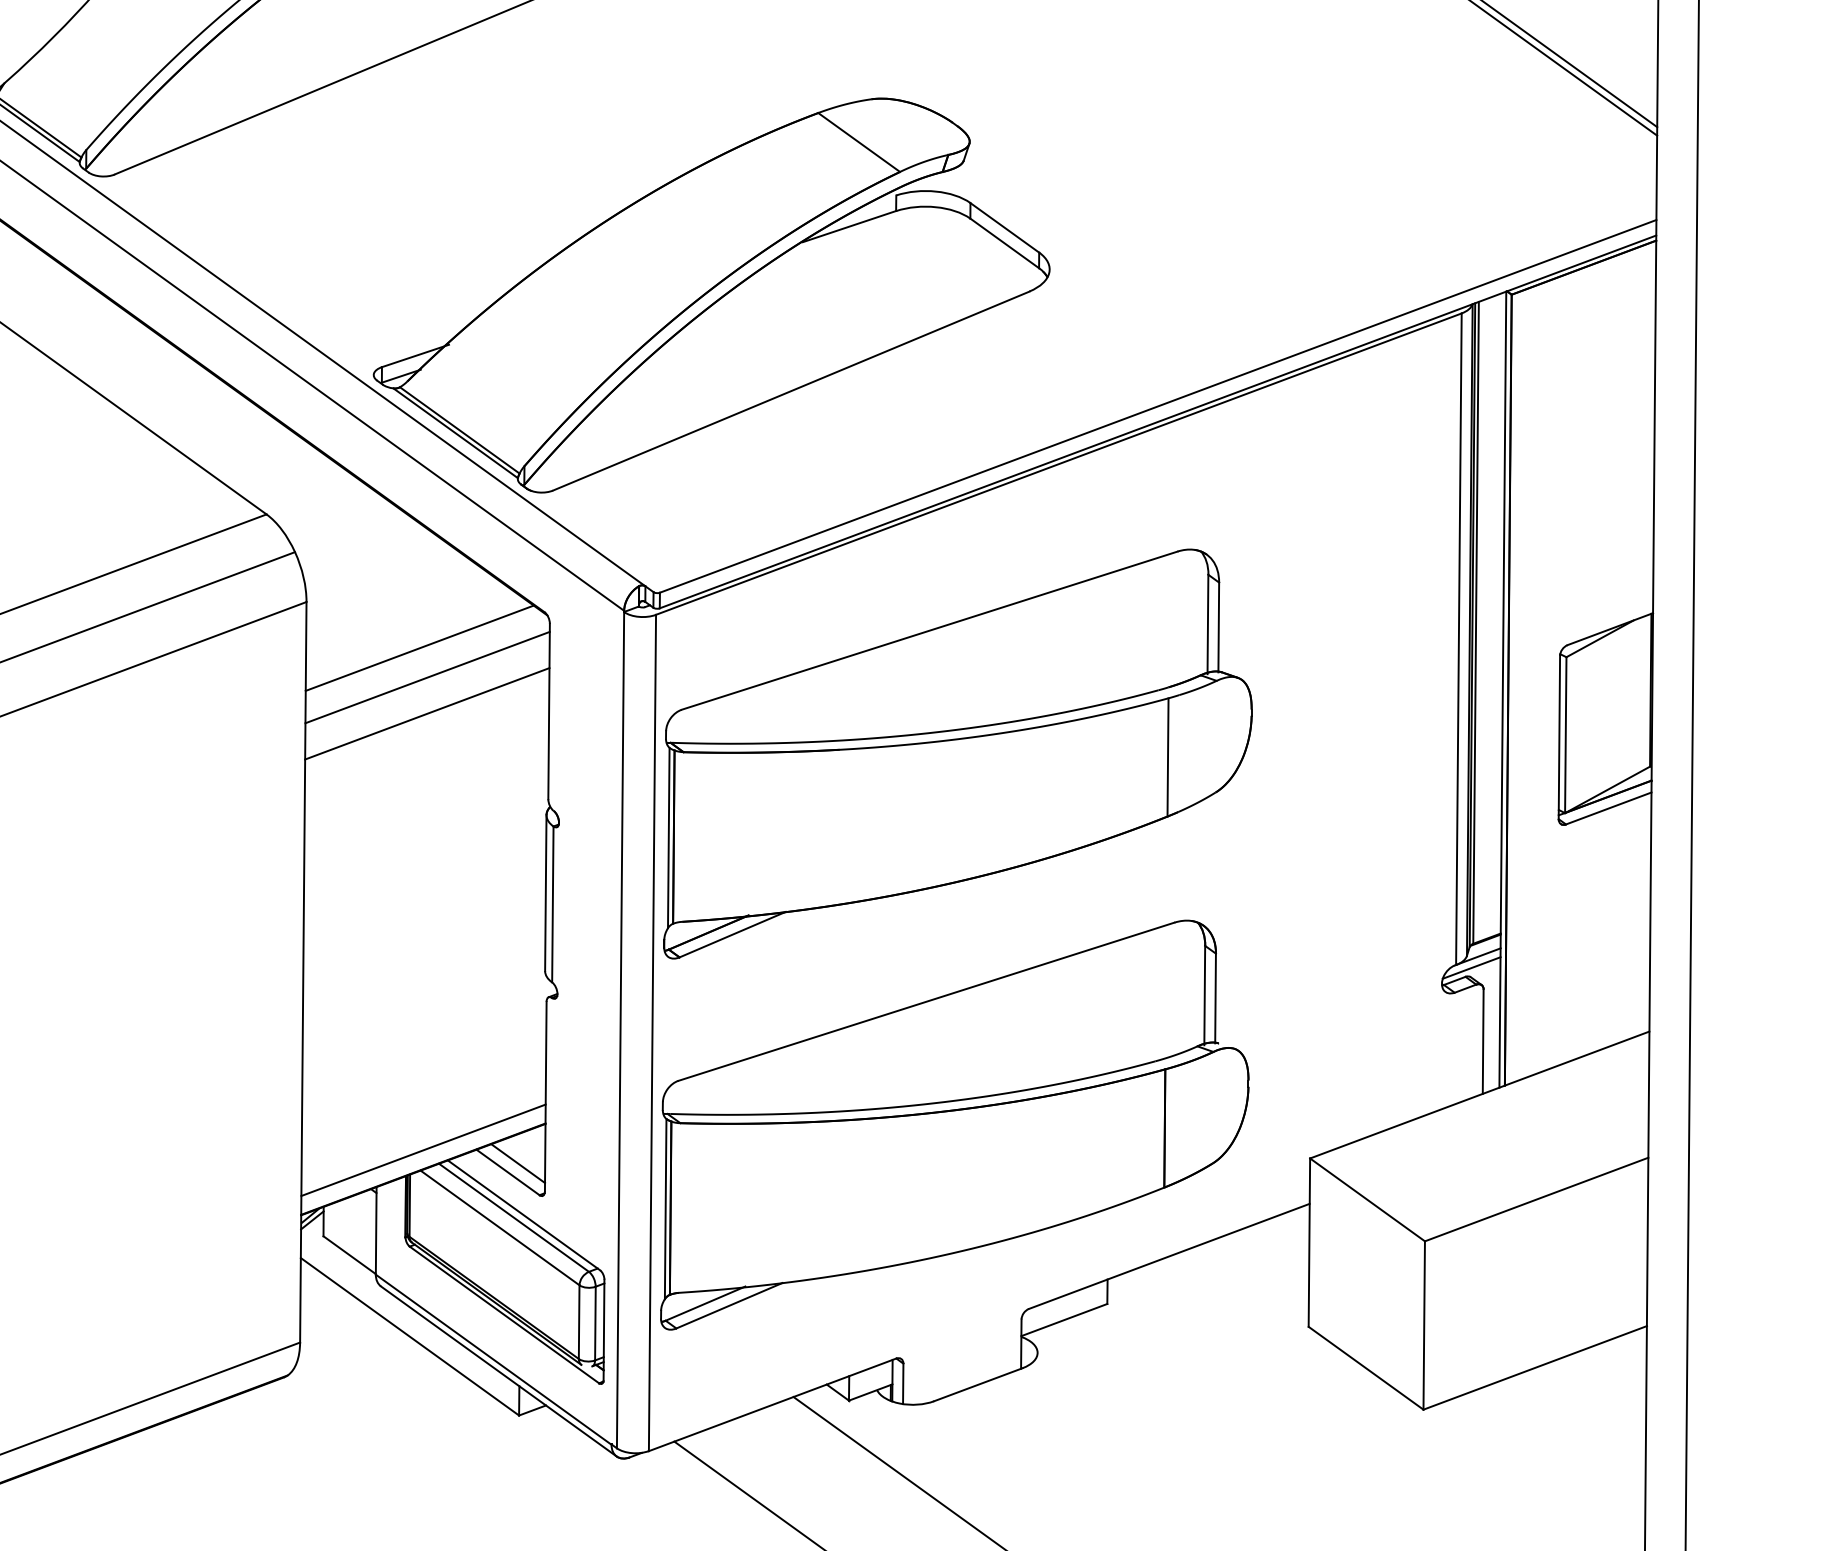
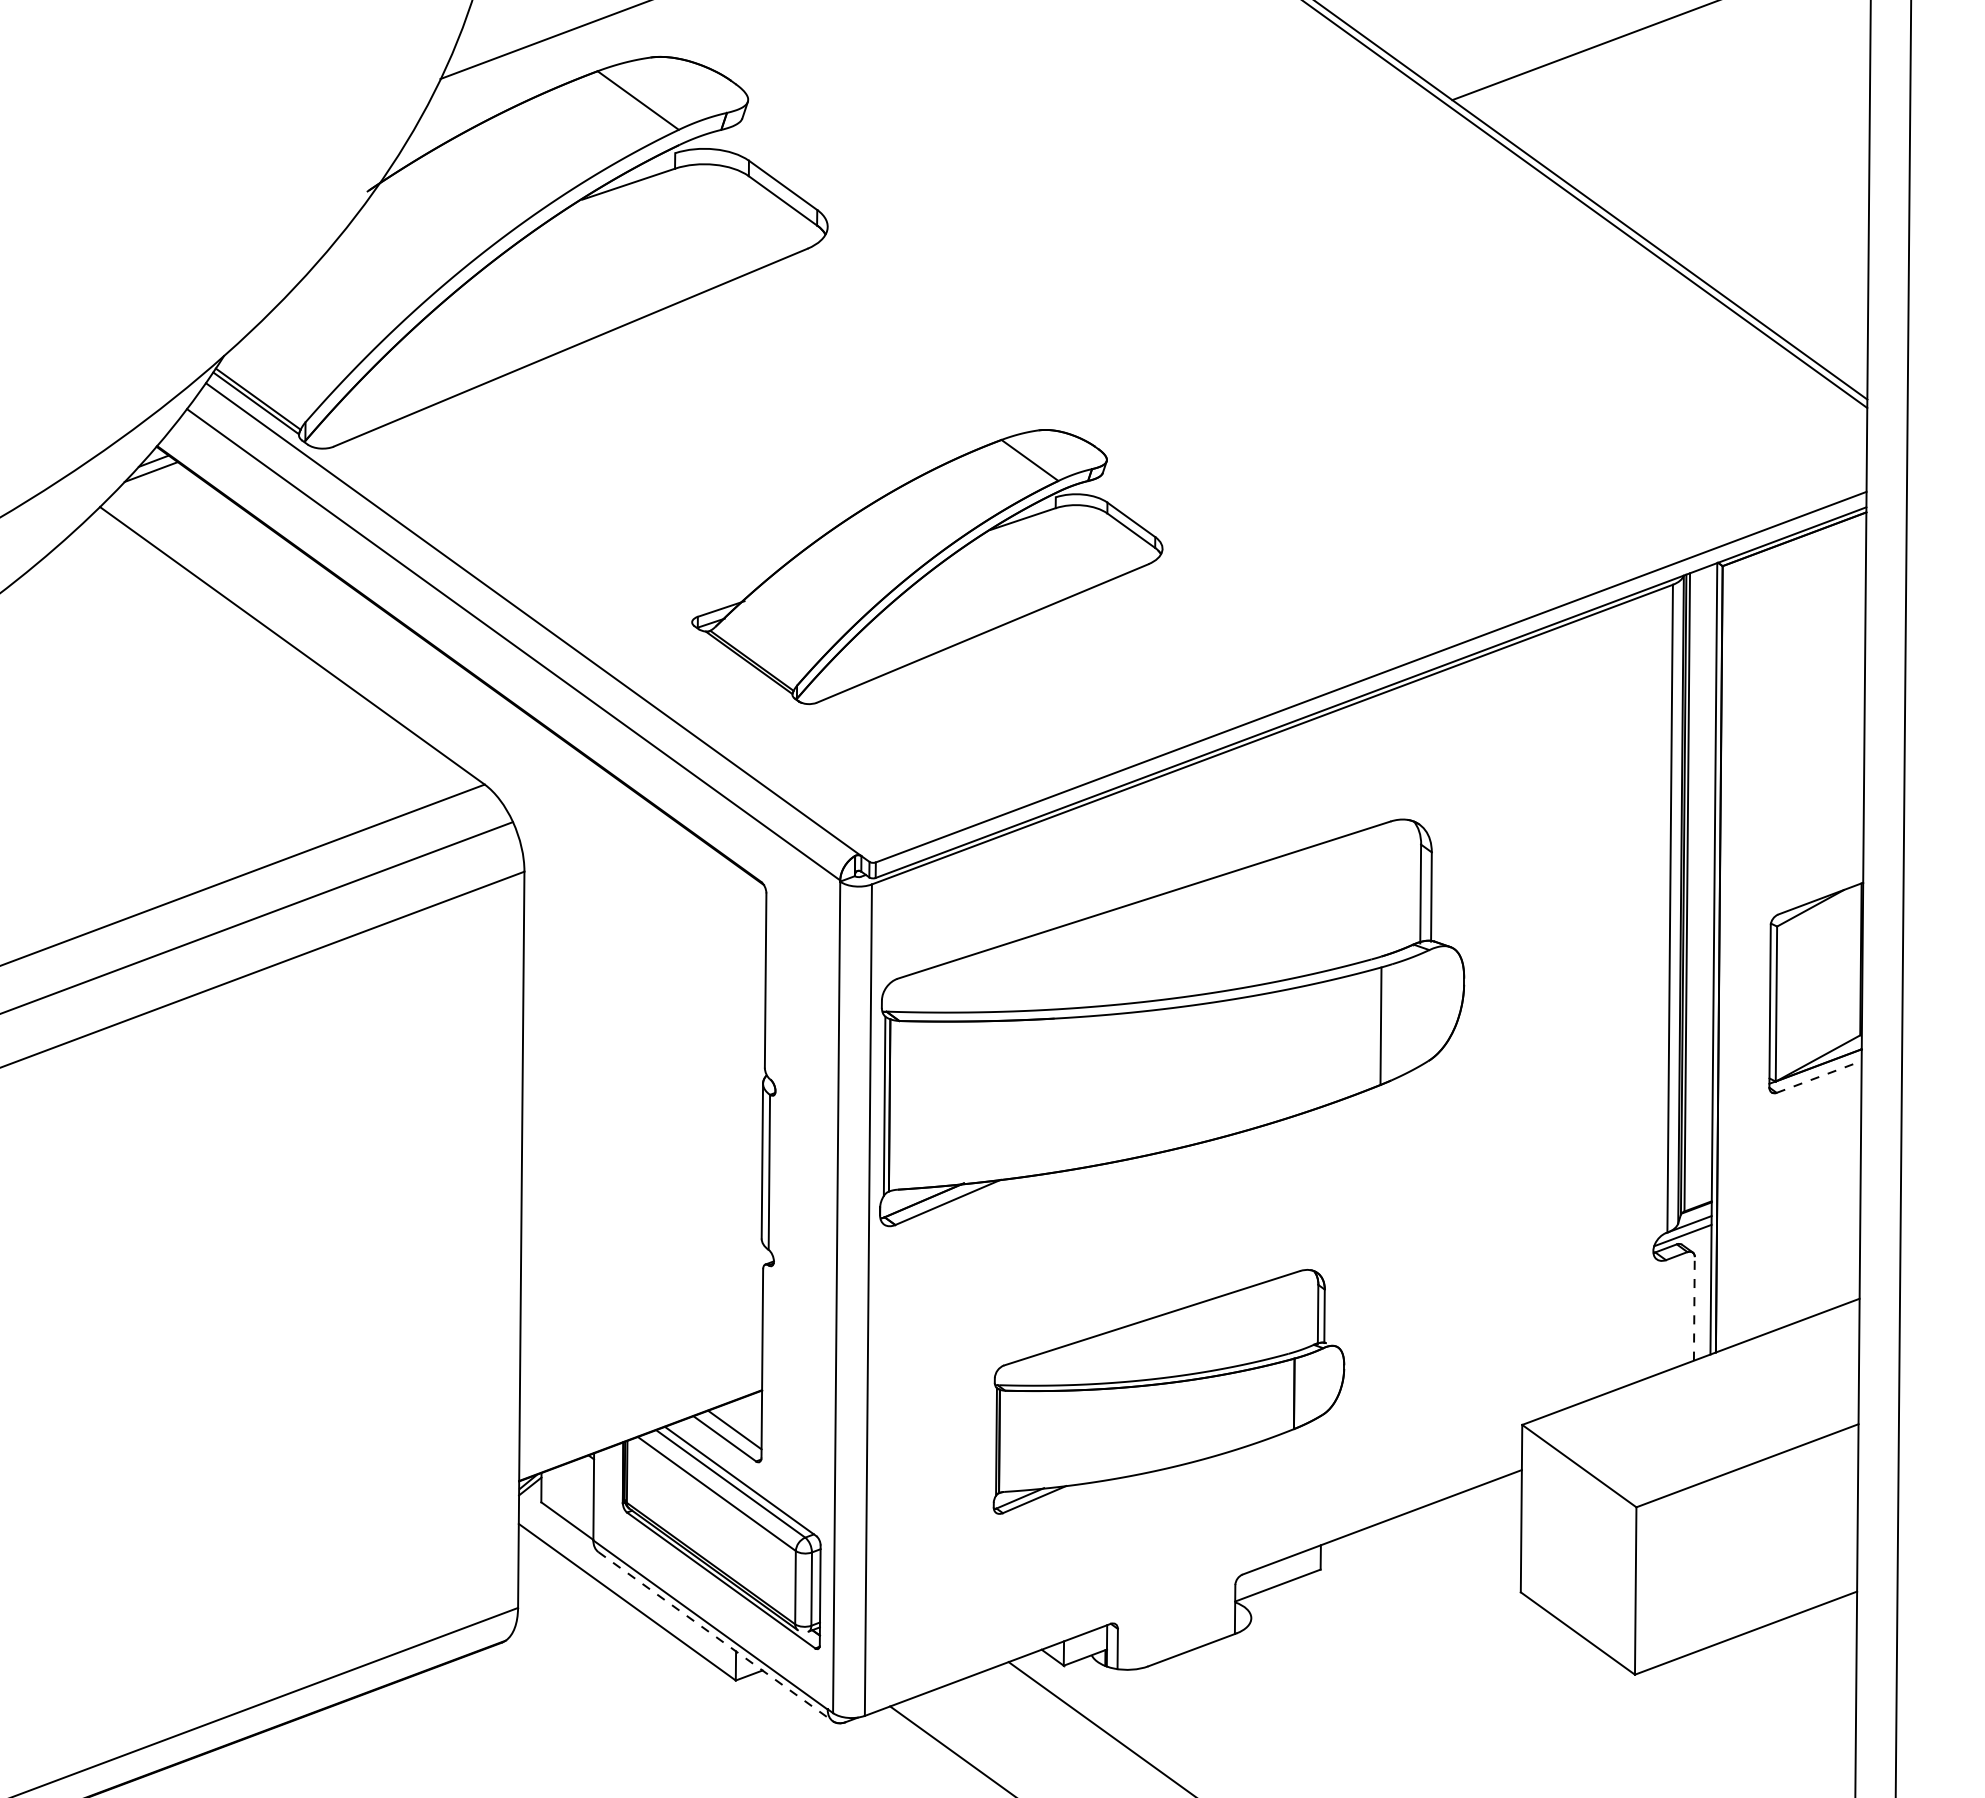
part: (711, 295) -> (927, 566), size x0.7
line: (419, 648) -> (636, 917), removed
line: (427, 677) -> (644, 946), removed
line: (427, 713) -> (644, 982), removed
line: (1609, 808) -> (1819, 1076), solid -> dashed
line: (1483, 1041) -> (1694, 1308), solid -> dashed
part: (954, 1124) -> (1168, 1391), size x0.6
line: (423, 1149) -> (640, 1416), removed
line: (498, 1371) -> (715, 1636), solid -> dashed

